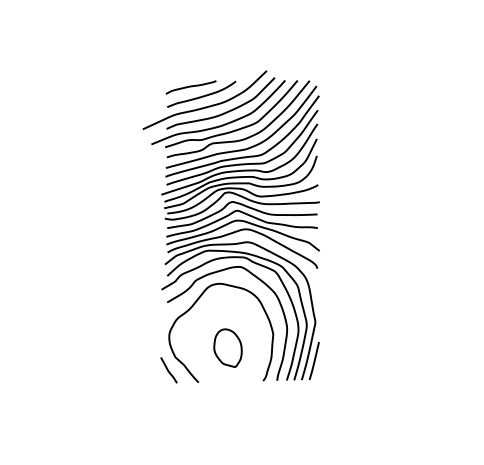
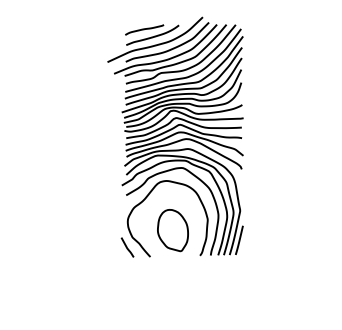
part: (227, 347) -> (172, 229), size x1.43

